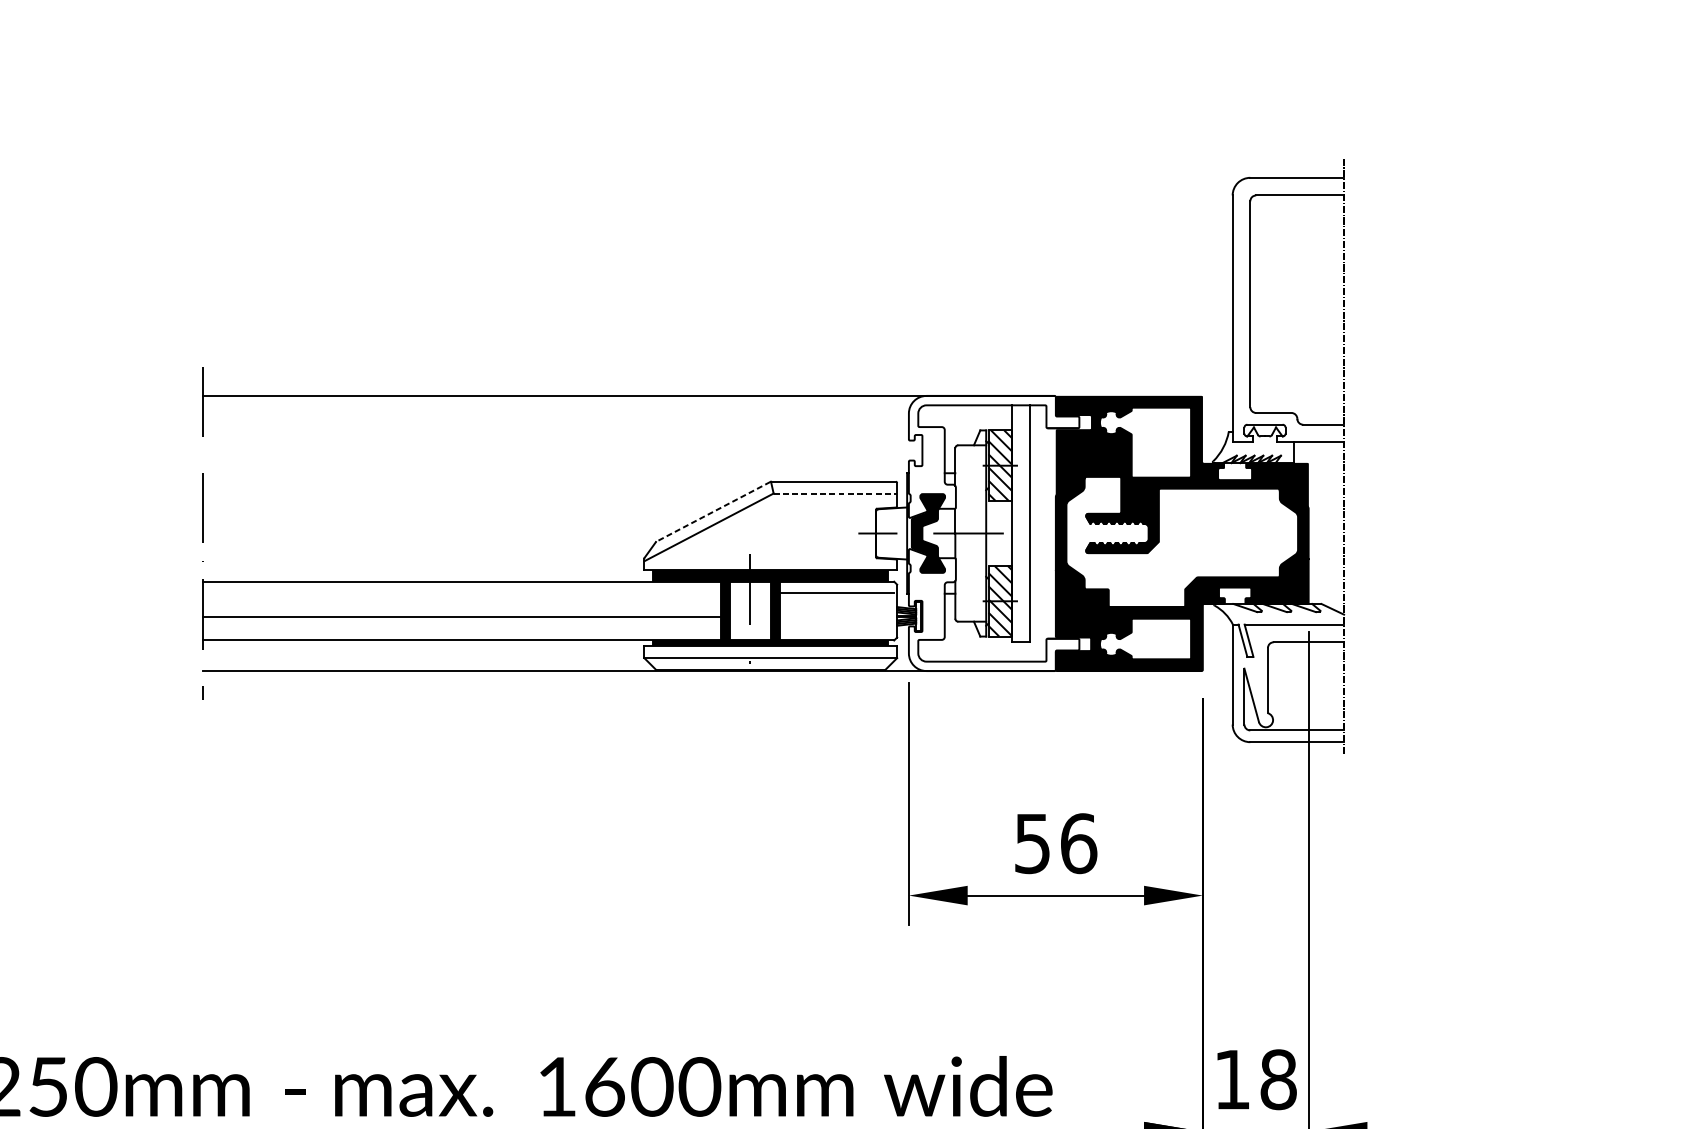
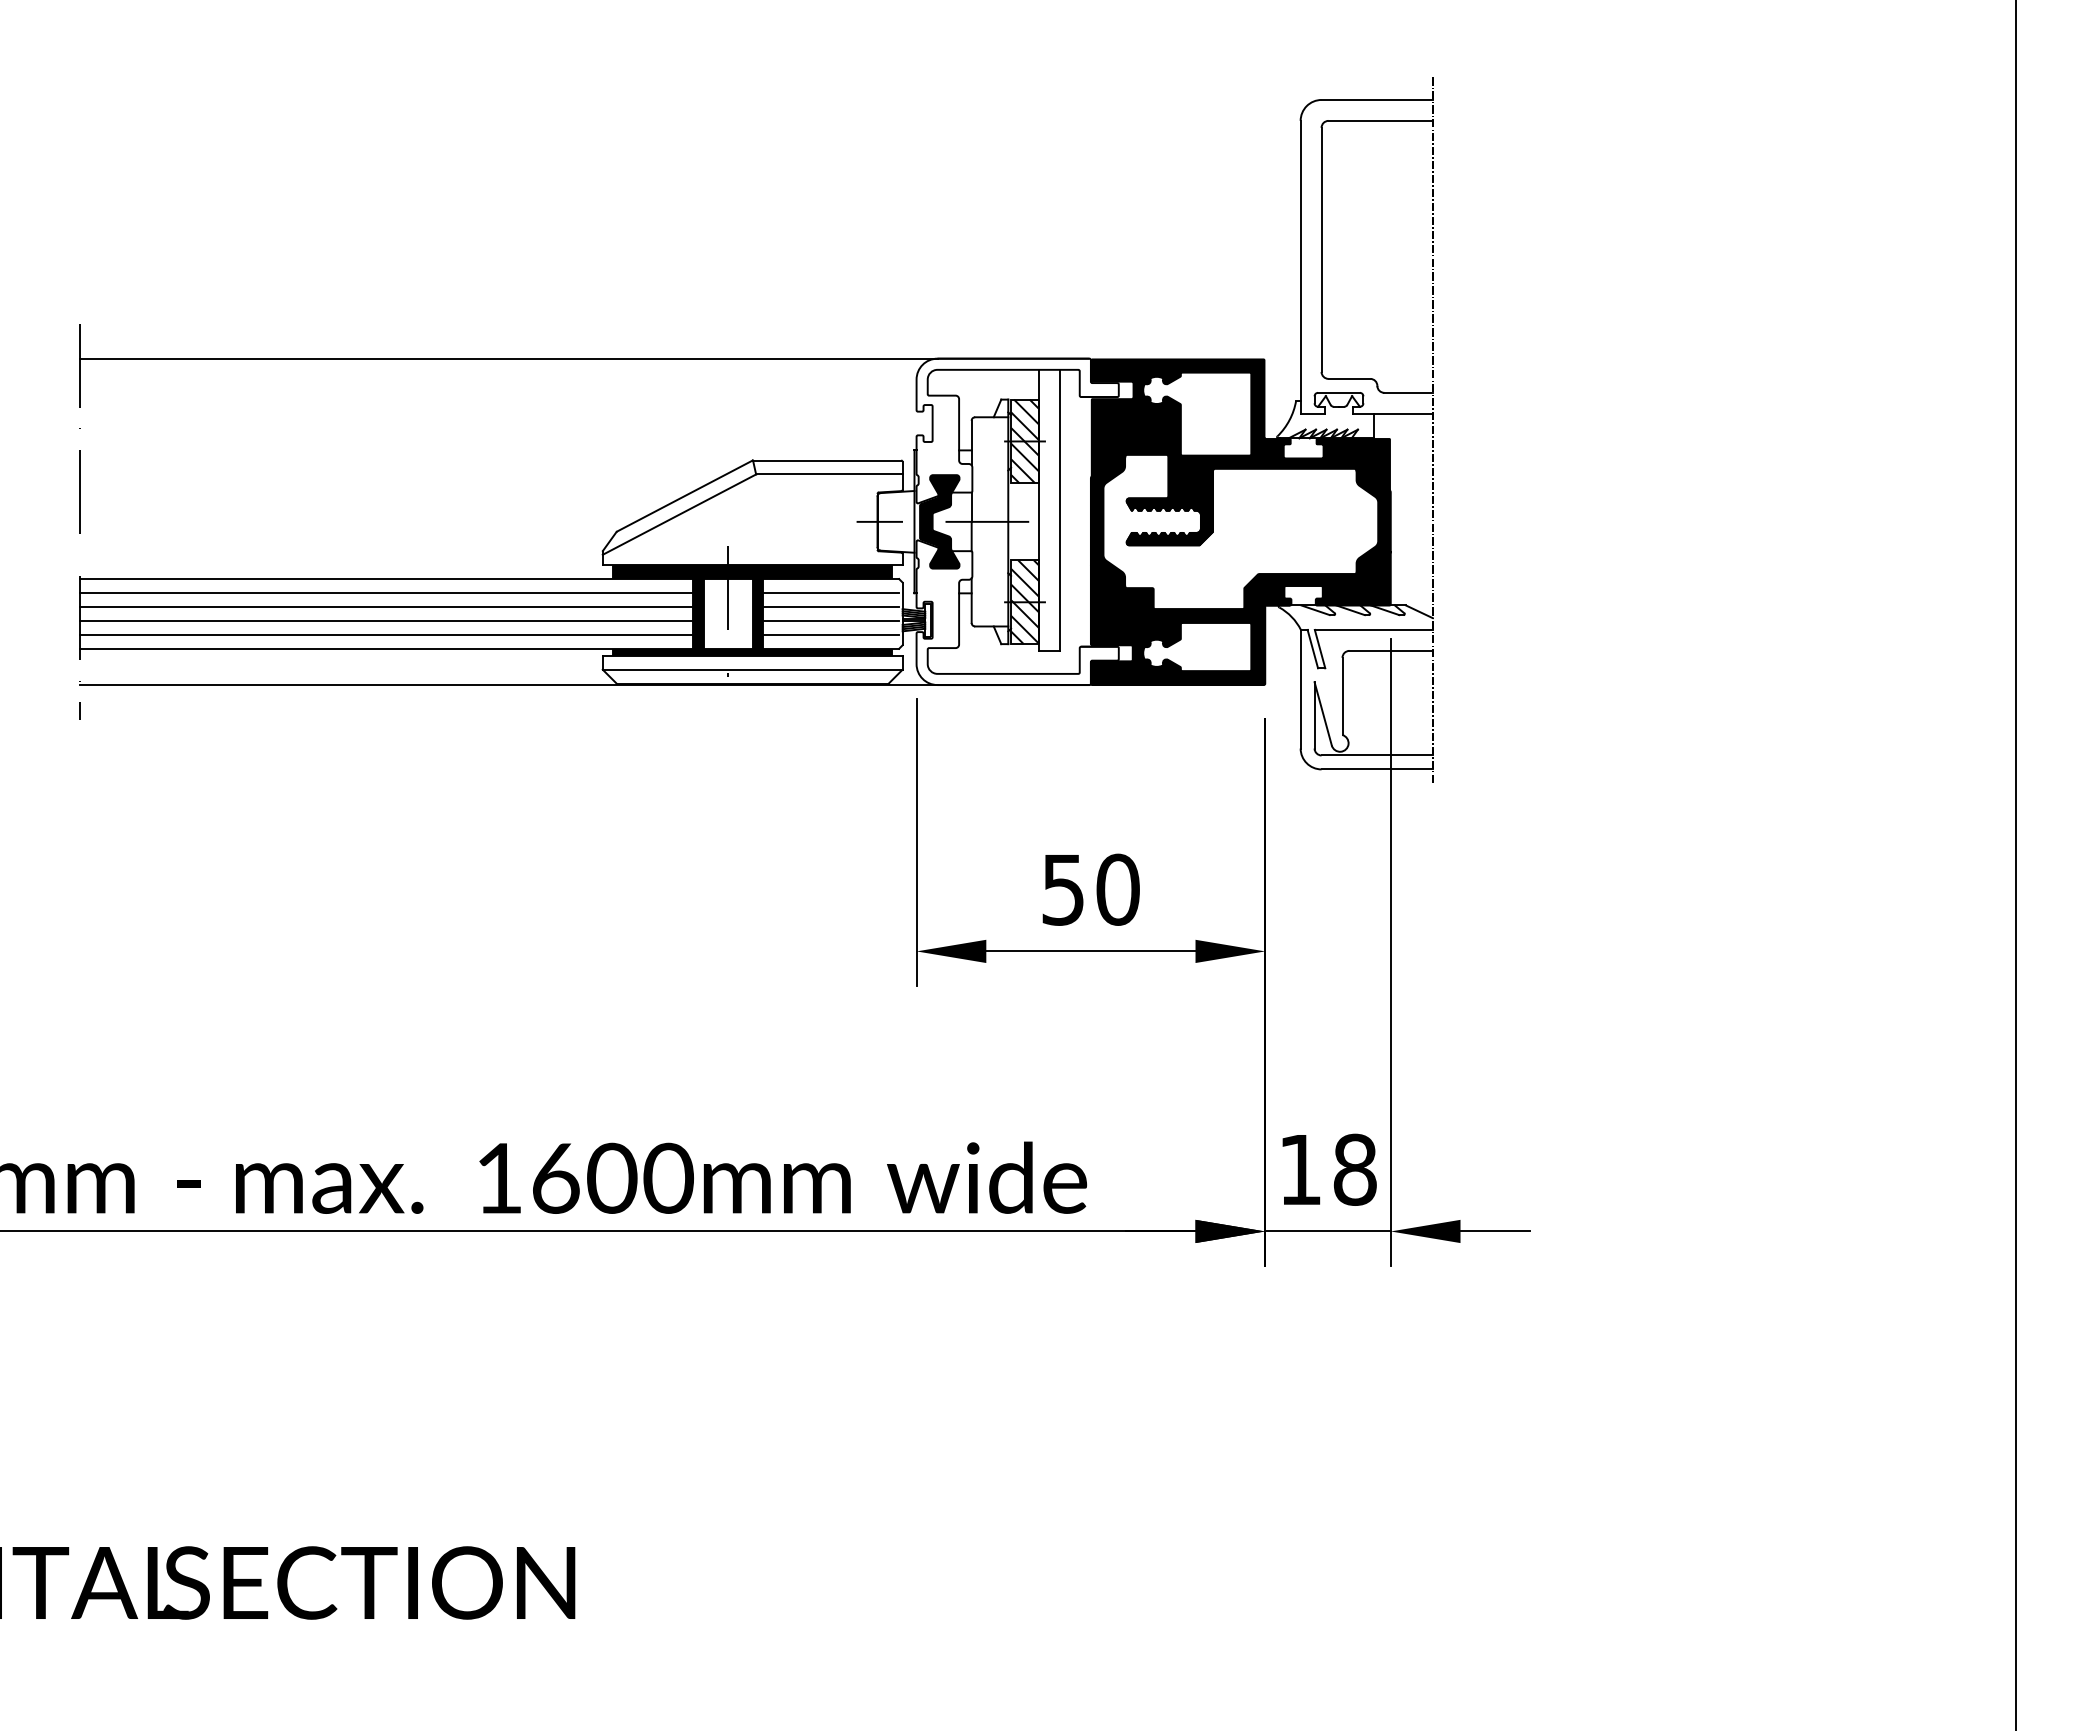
line: (835, 493) -> (829, 474), dashed -> solid
line: (713, 512) -> (684, 496), dashed -> solid
line: (462, 593) -> (386, 593), added
line: (462, 604) -> (386, 606), added
line: (837, 604) -> (831, 606), added
line: (837, 616) -> (831, 620), added
line: (462, 628) -> (386, 634), added
line: (837, 628) -> (831, 634), added
text: (1079, 843) -> (1118, 889), 56 -> 50

